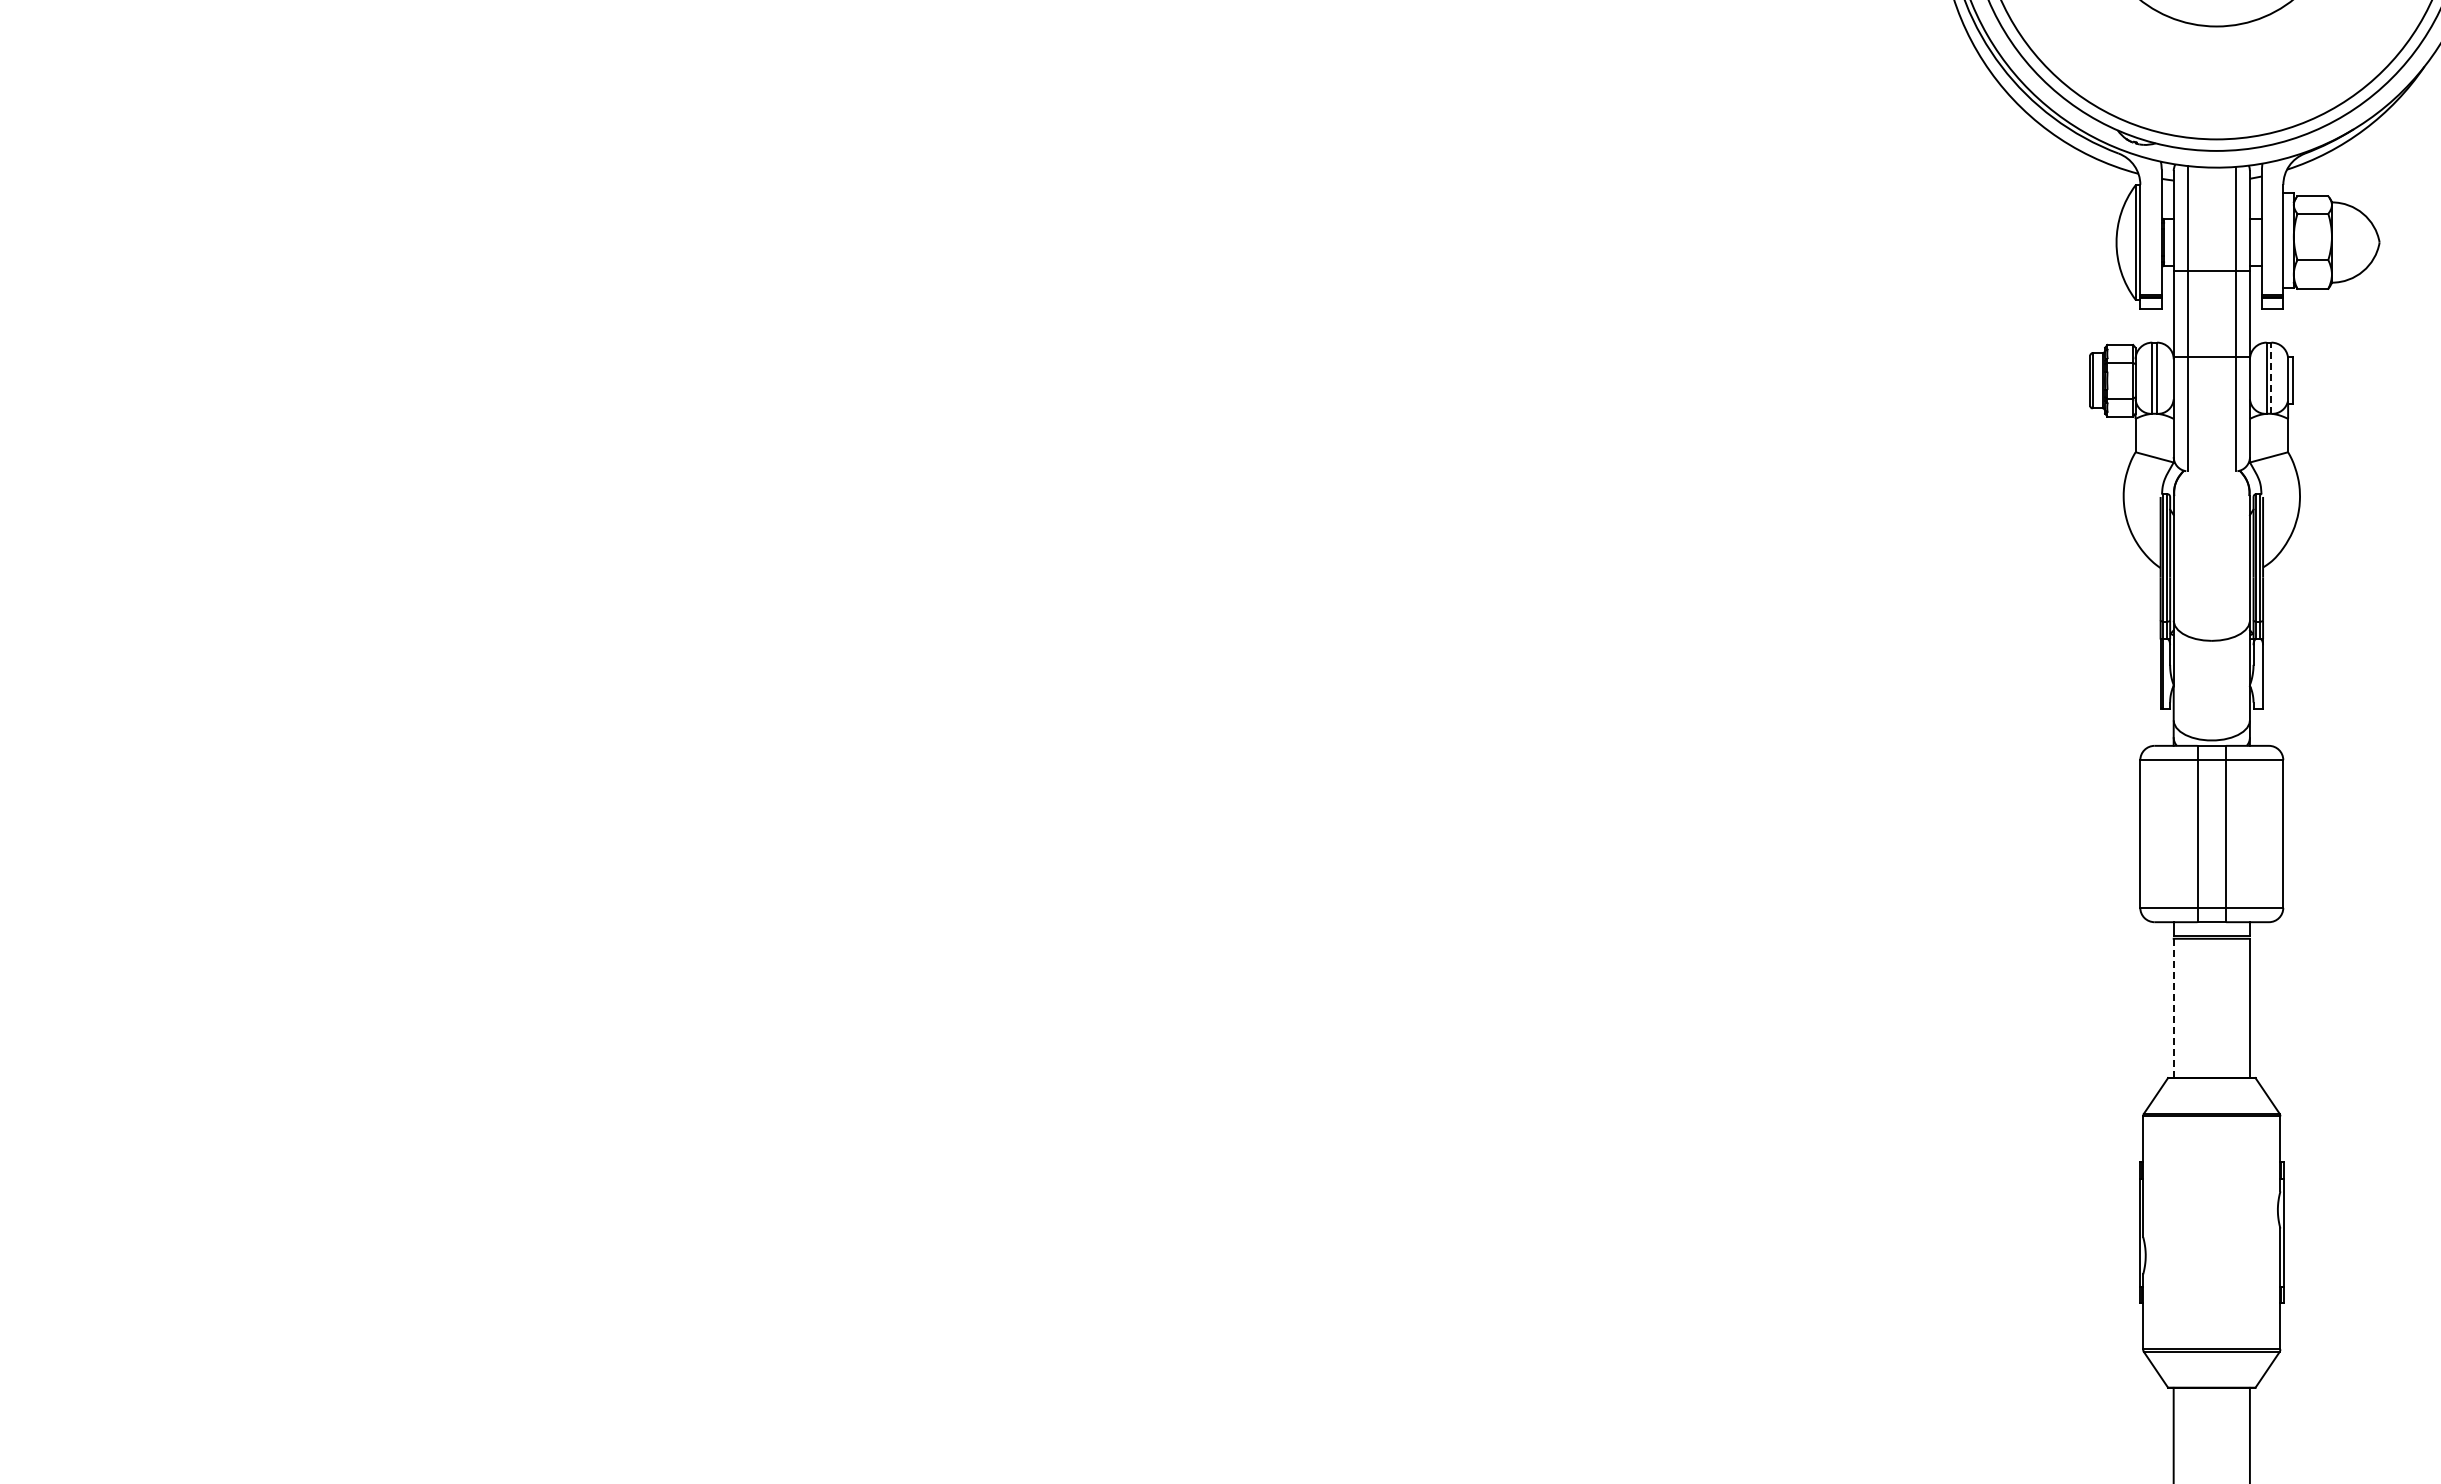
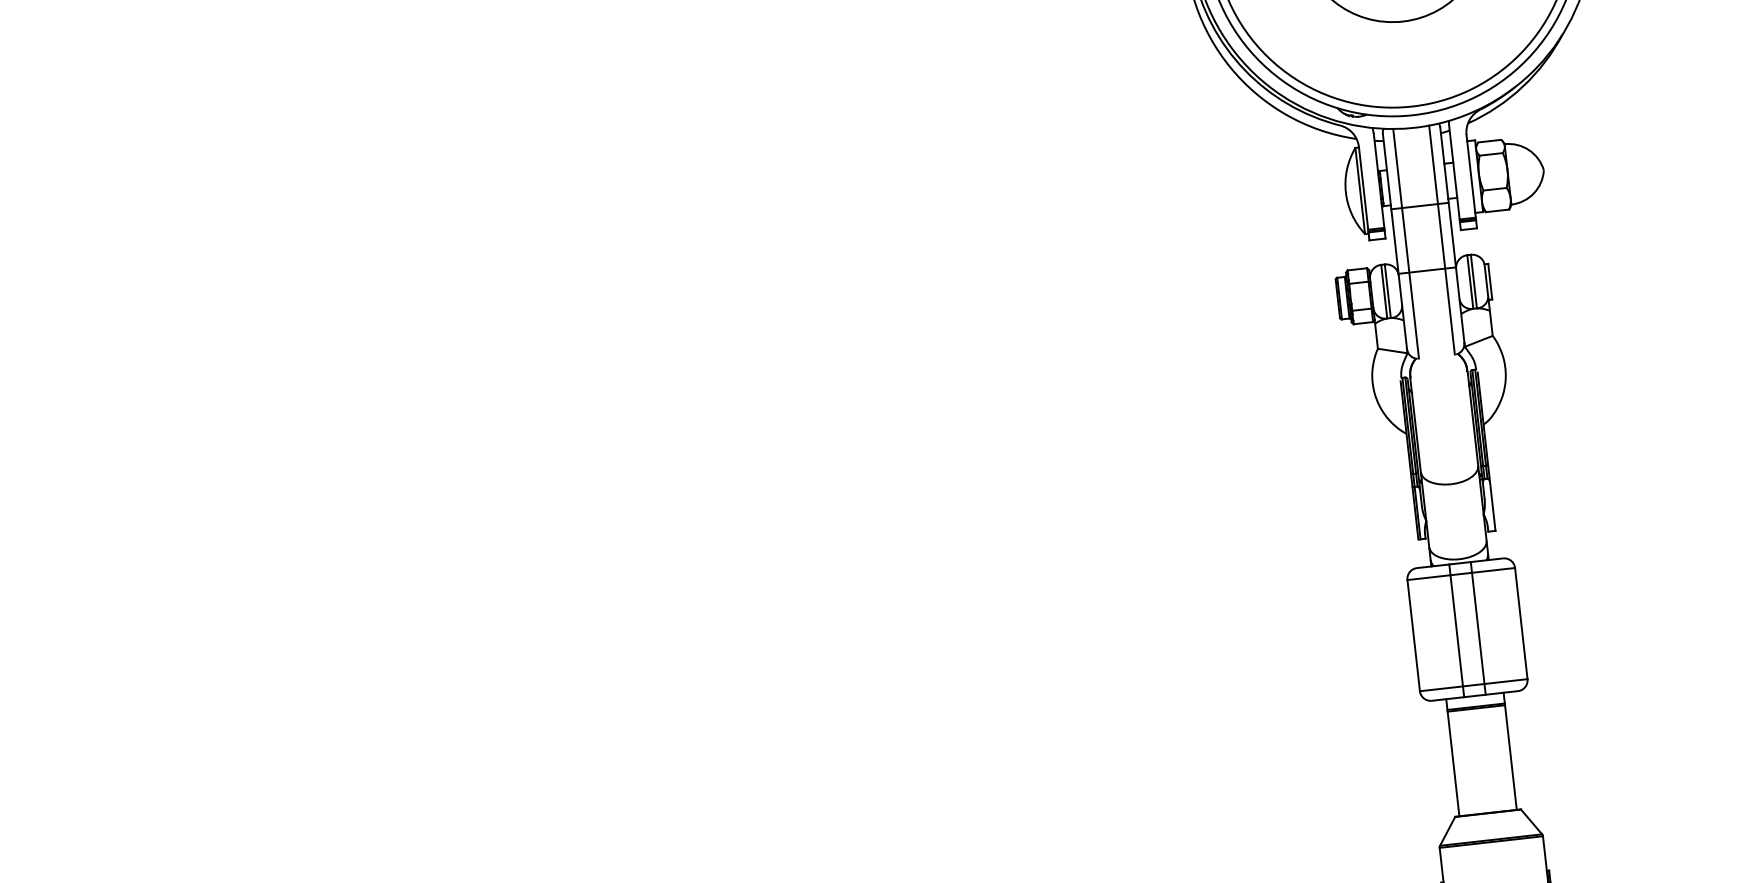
line: (2271, 378) -> (1473, 281), dashed -> solid
line: (2173, 1008) -> (1453, 764), dashed -> solid

